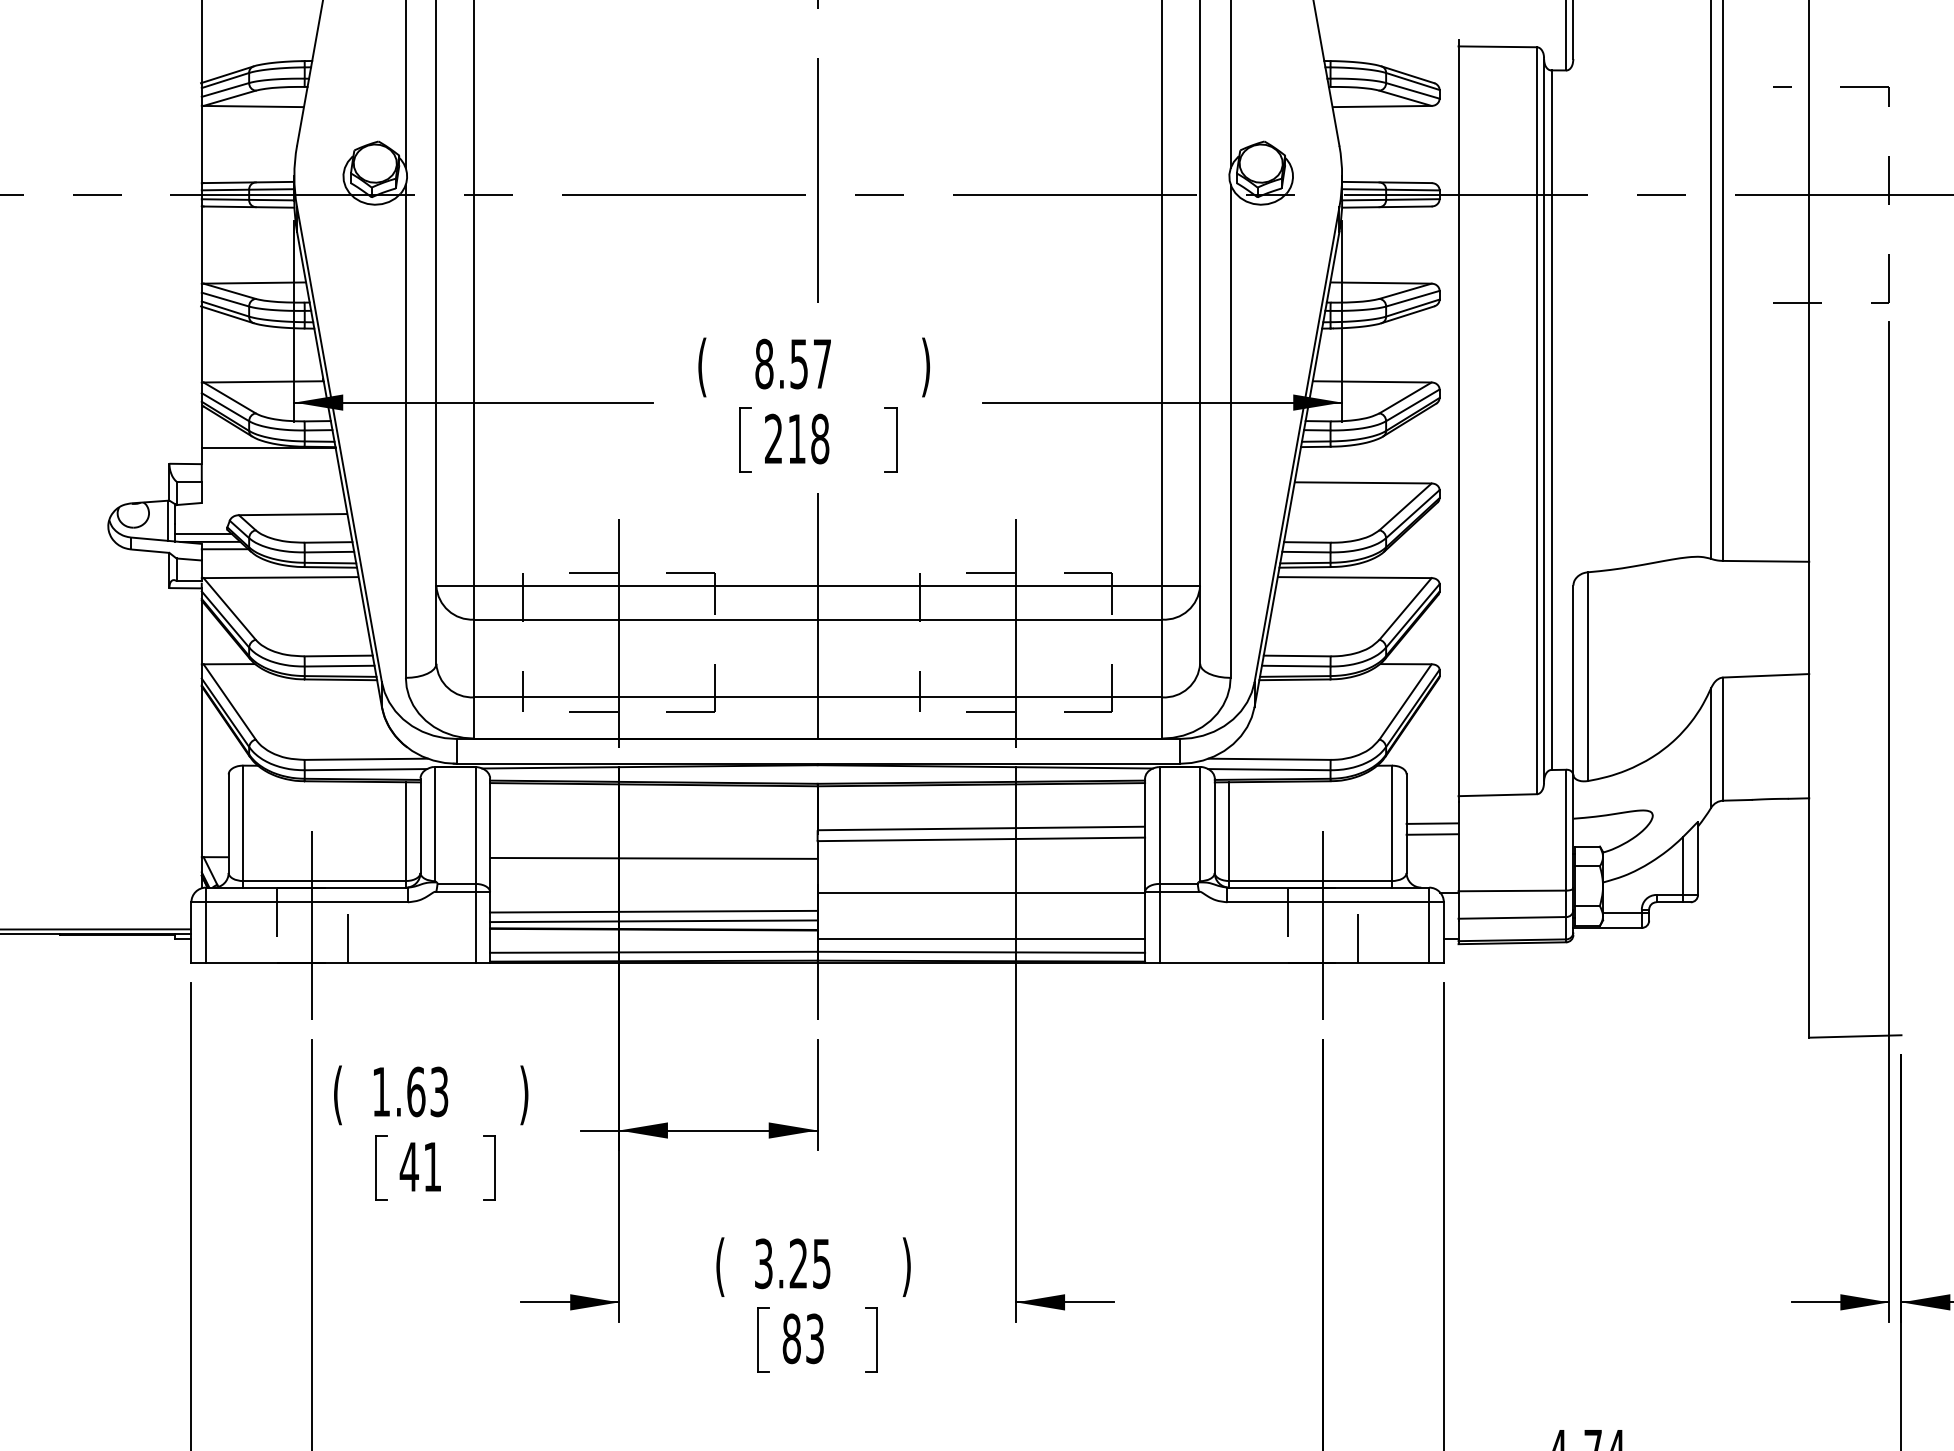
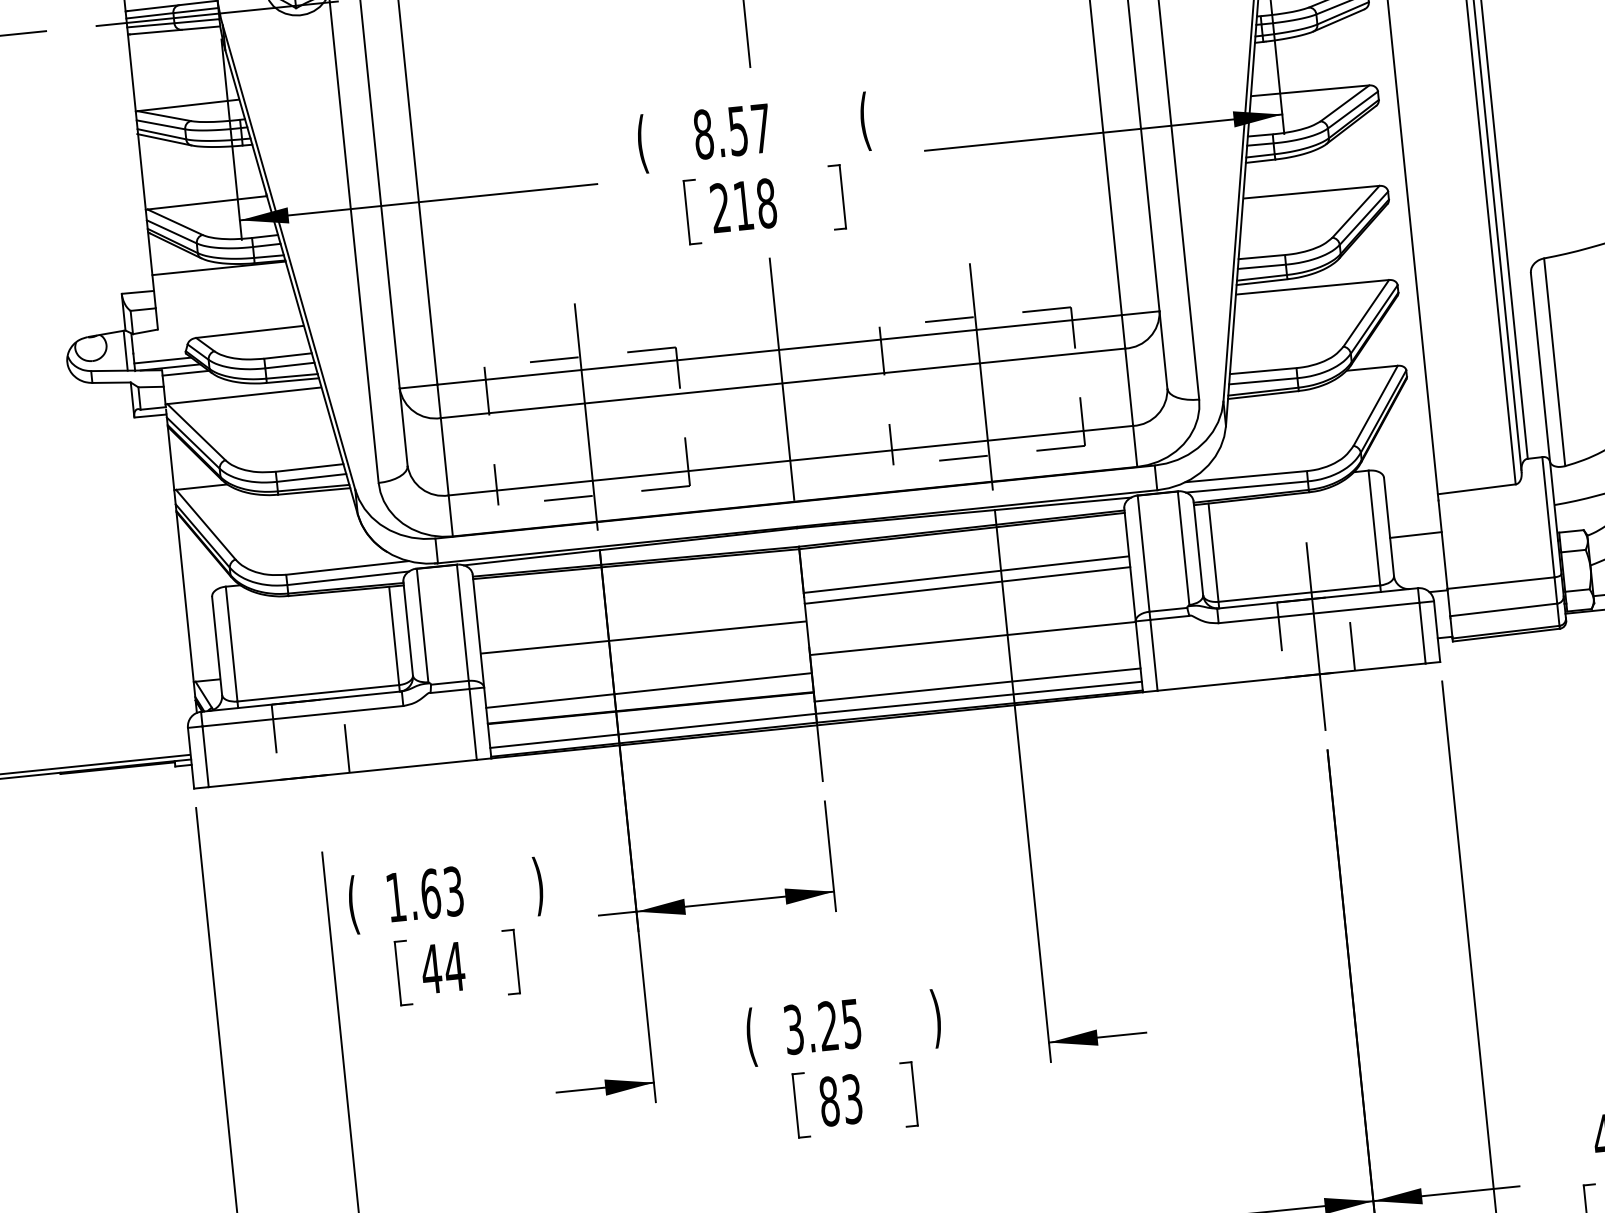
text: (926, 367) -> (865, 121), ) -> (
line: (1432, 823) -> (1414, 524), removed
line: (653, 921) -> (649, 700), removed
line: (312, 925) -> (310, 738), removed
text: (432, 1166) -> (454, 966), 41 -> 44

